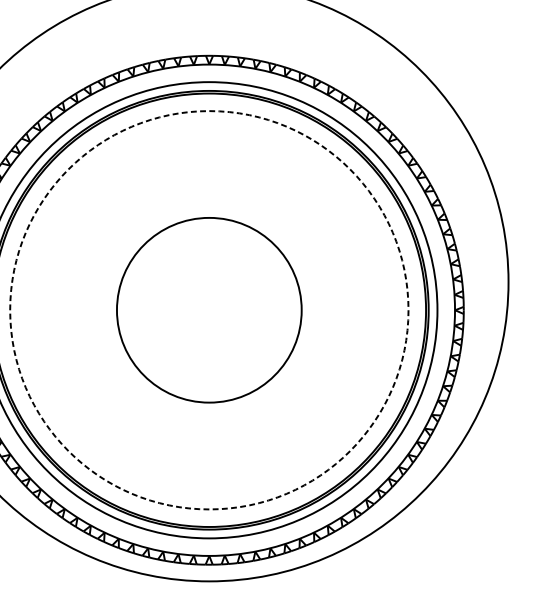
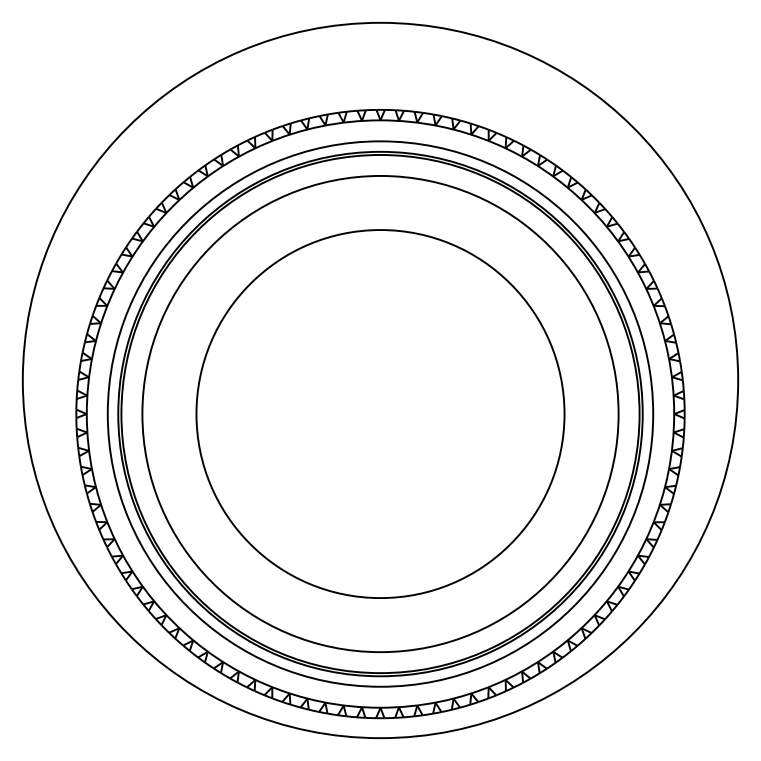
circle: (209, 309) -> (380, 413), dashed -> solid
circle: (209, 310) -> (380, 414), size x1.67

